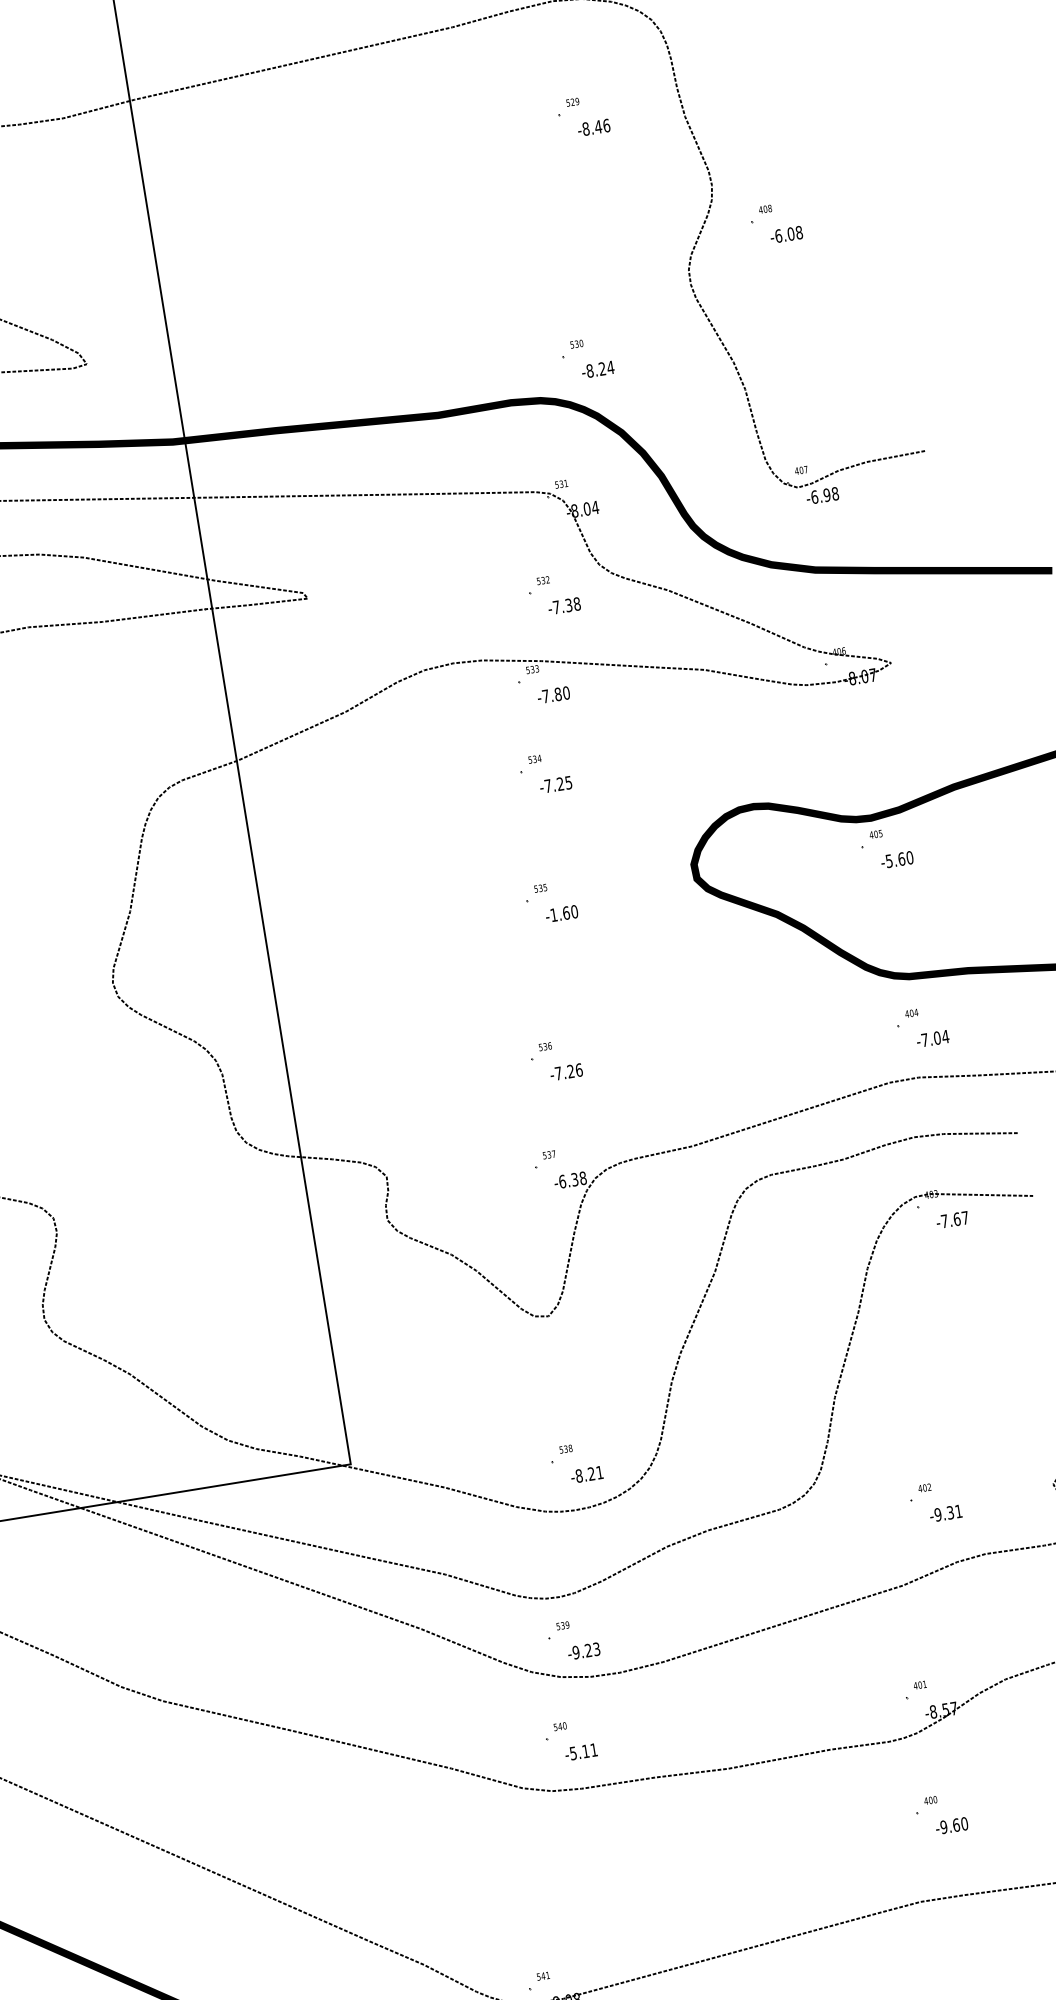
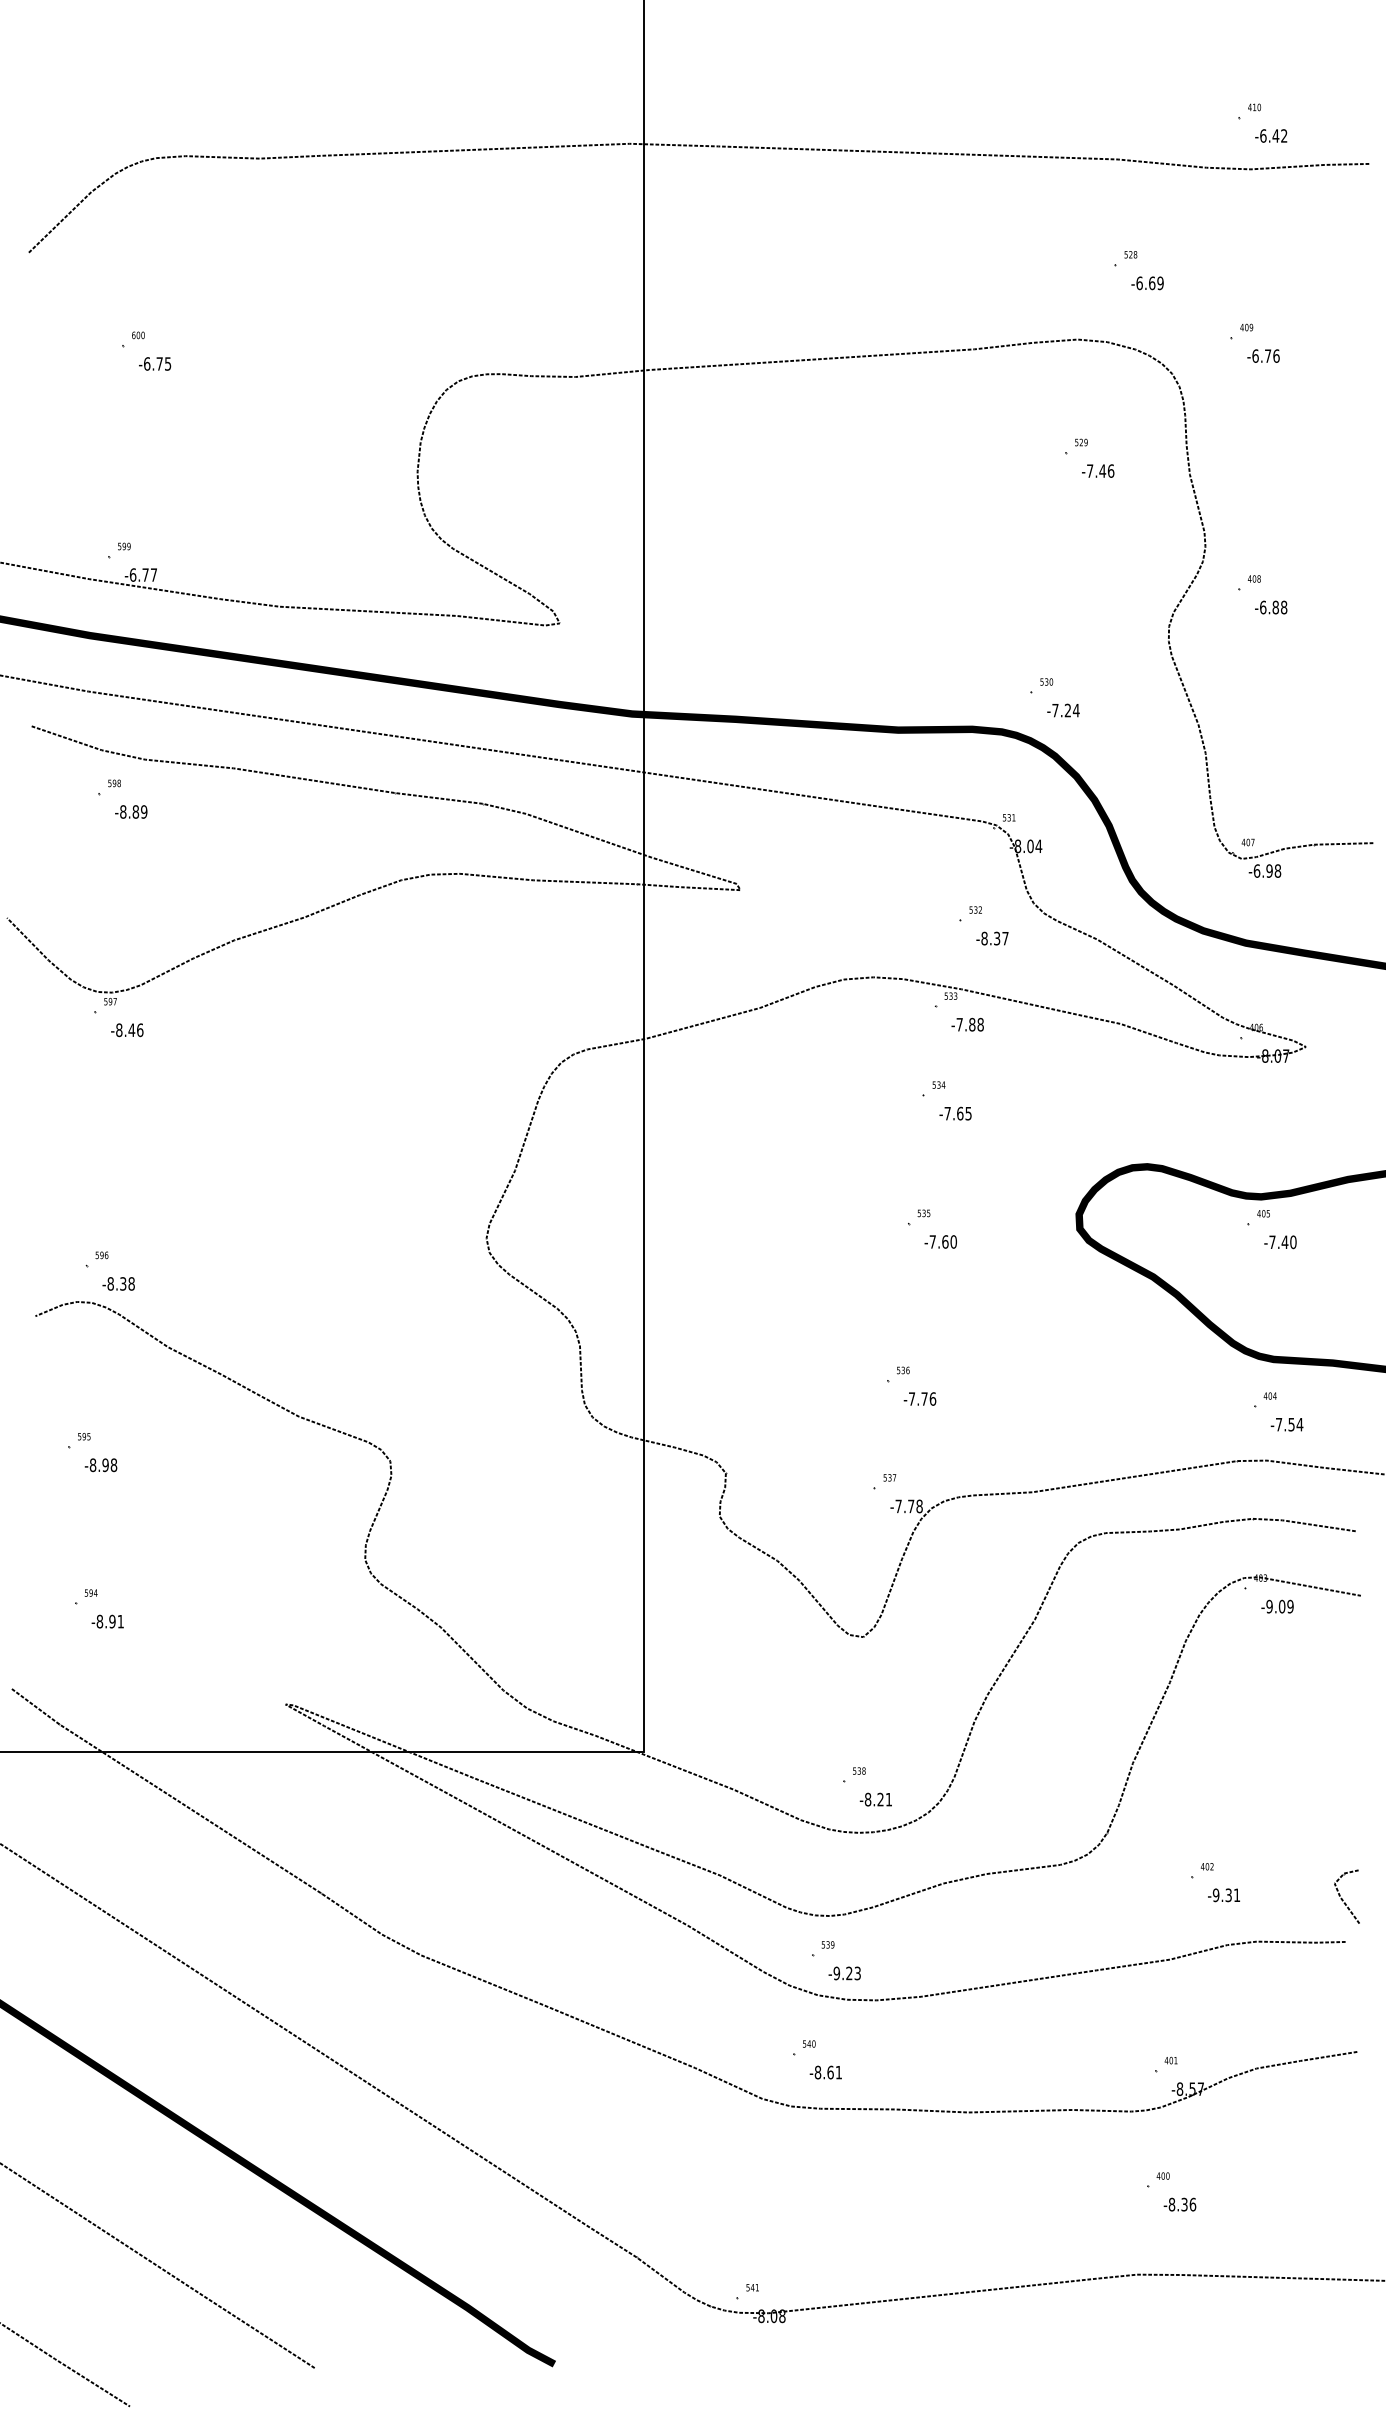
text: (586, 128) -> (1090, 470), -8.46 -> -7.46
text: (790, 234) -> (1275, 607), -6.08 -> -6.88
text: (590, 370) -> (1055, 710), -8.24 -> -7.24
text: (566, 605) -> (994, 938), -7.38 -> -8.37
text: (566, 692) -> (980, 1024), -7.80 -> -7.88
text: (560, 783) -> (960, 1113), -7.25 -> -7.65
text: (895, 860) -> (1278, 1242), -5.60 -> -7.40
text: (553, 914) -> (932, 1241), -1.60 -> -7.60
text: (937, 1037) -> (1291, 1424), -7.04 -> -7.54
text: (570, 1070) -> (924, 1398), -7.26 -> -7.76
text: (568, 1180) -> (904, 1506), -6.38 -> -7.78
text: (954, 1219) -> (1279, 1606), -7.67 -> -9.09
text: (578, 1752) -> (823, 2072), -5.11 -> -8.61
text: (954, 1825) -> (1182, 2204), -9.60 -> -8.36

